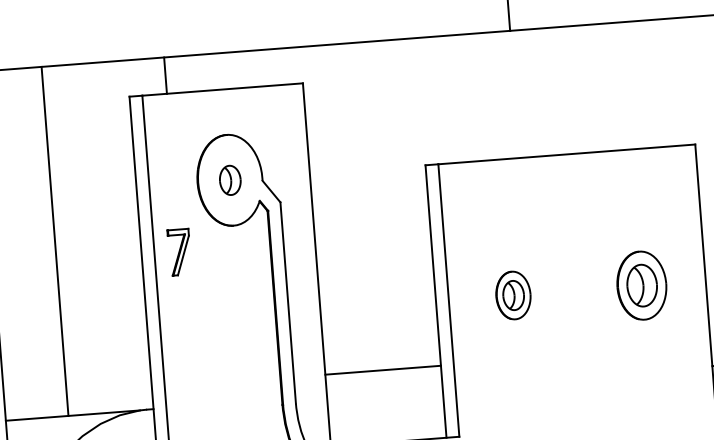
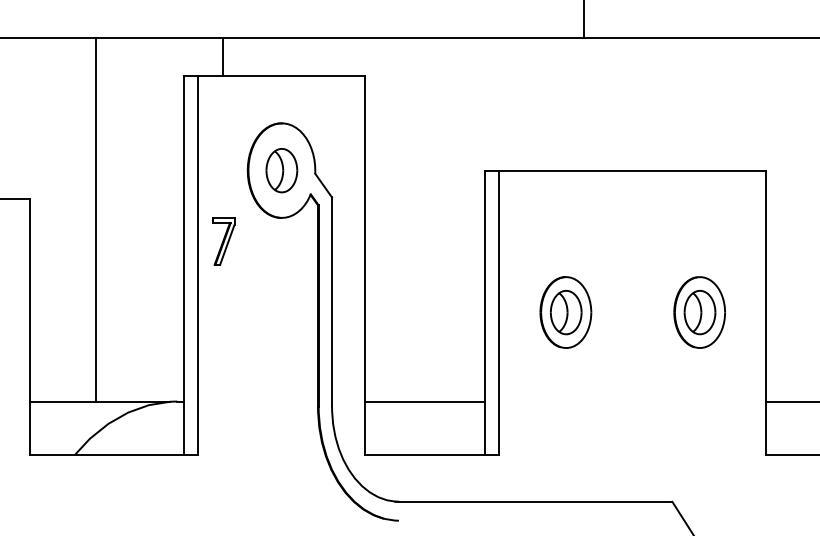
part: (229, 180) -> (281, 170), size x1.43
part: (513, 295) -> (565, 312), size x1.43
line: (382, 370) -> (424, 401), moved

